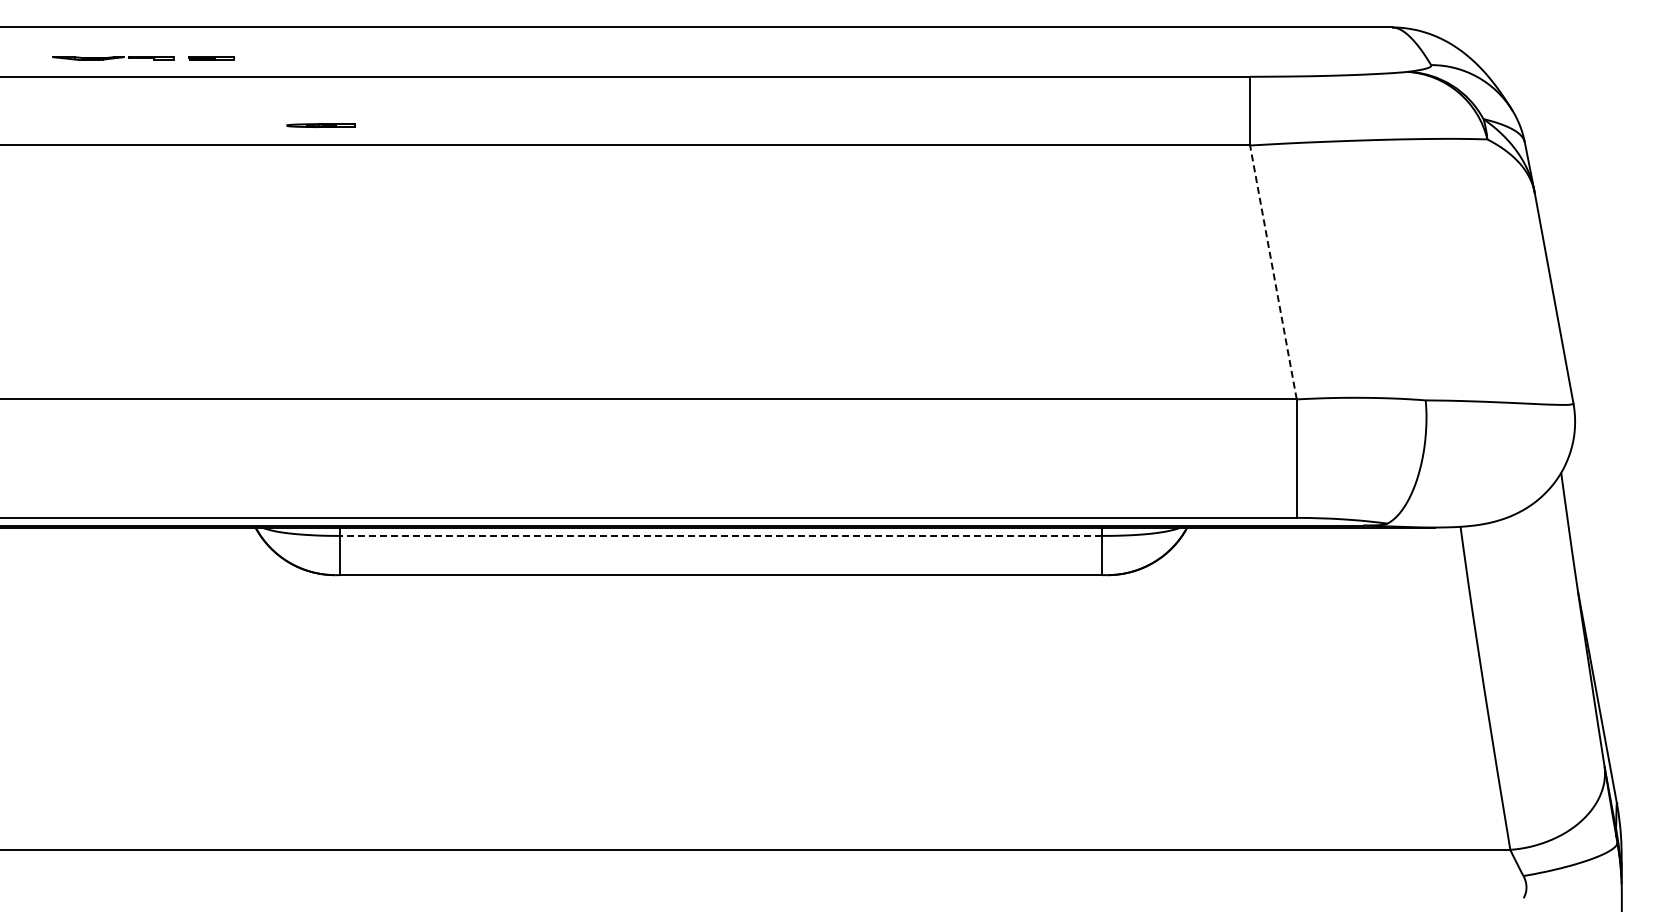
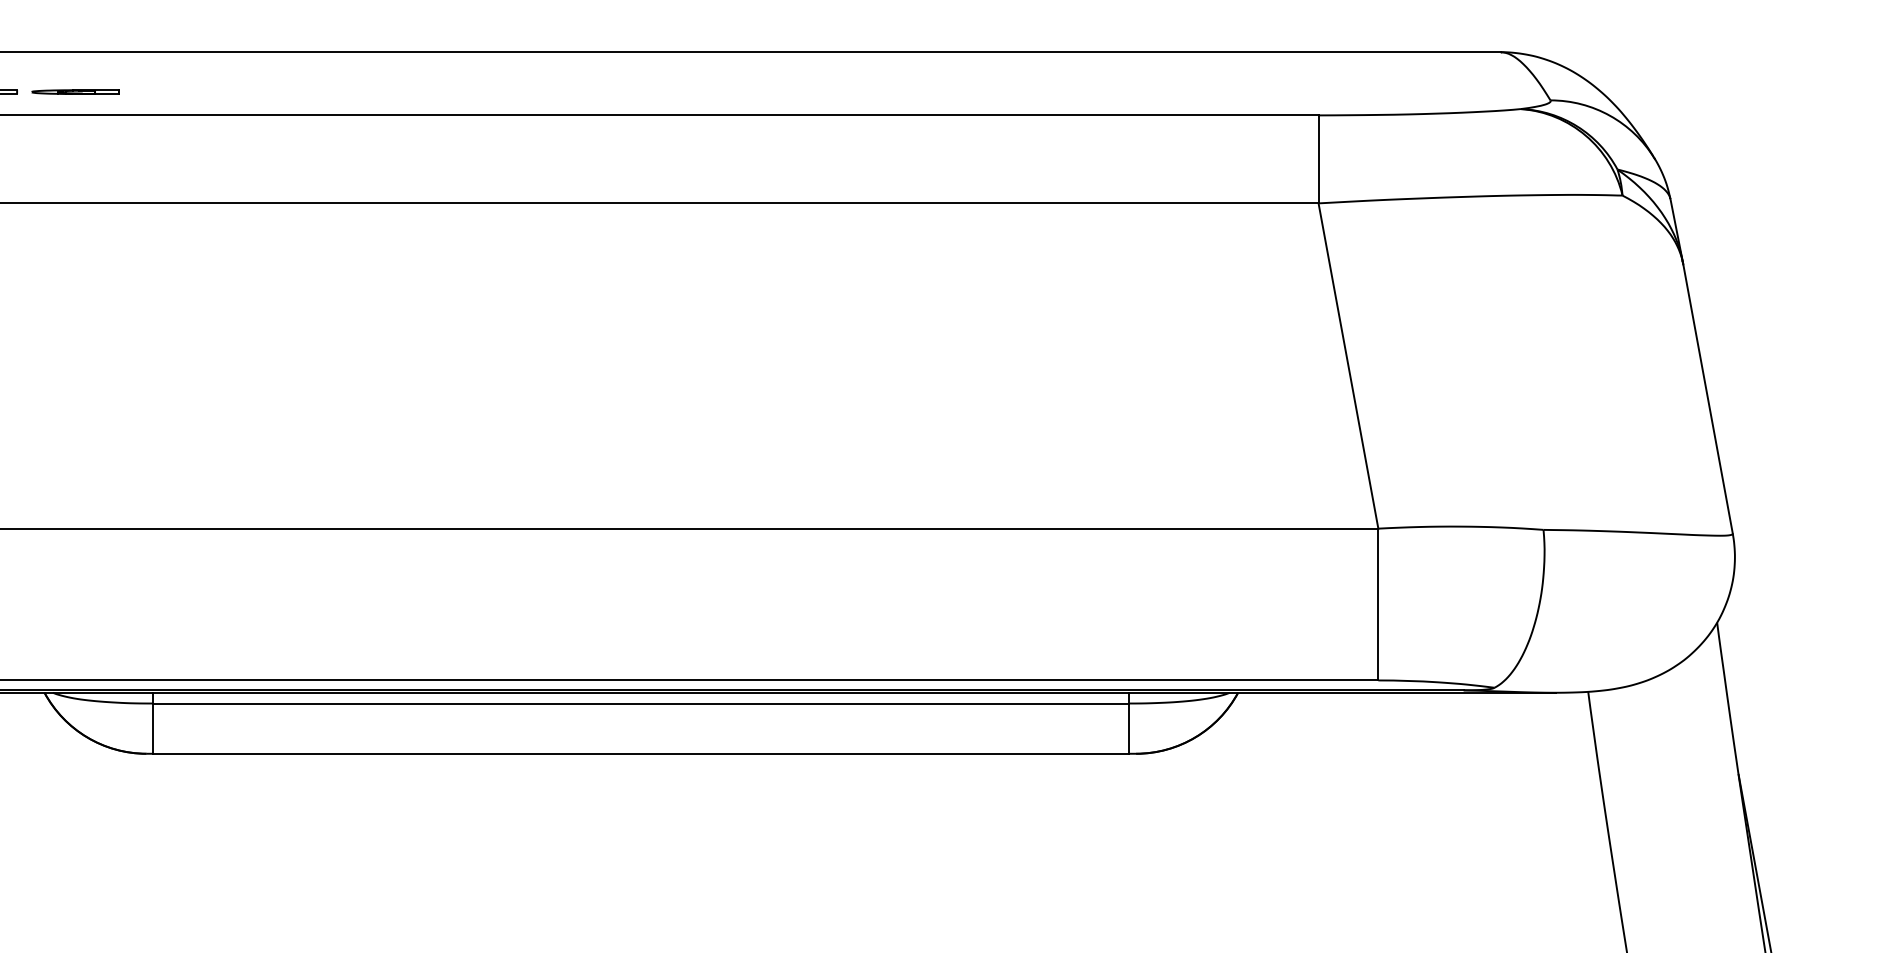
line: (320, 125) -> (75, 91), moved
line: (1273, 271) -> (1348, 364), dashed -> solid
line: (721, 535) -> (641, 702), dashed -> solid

